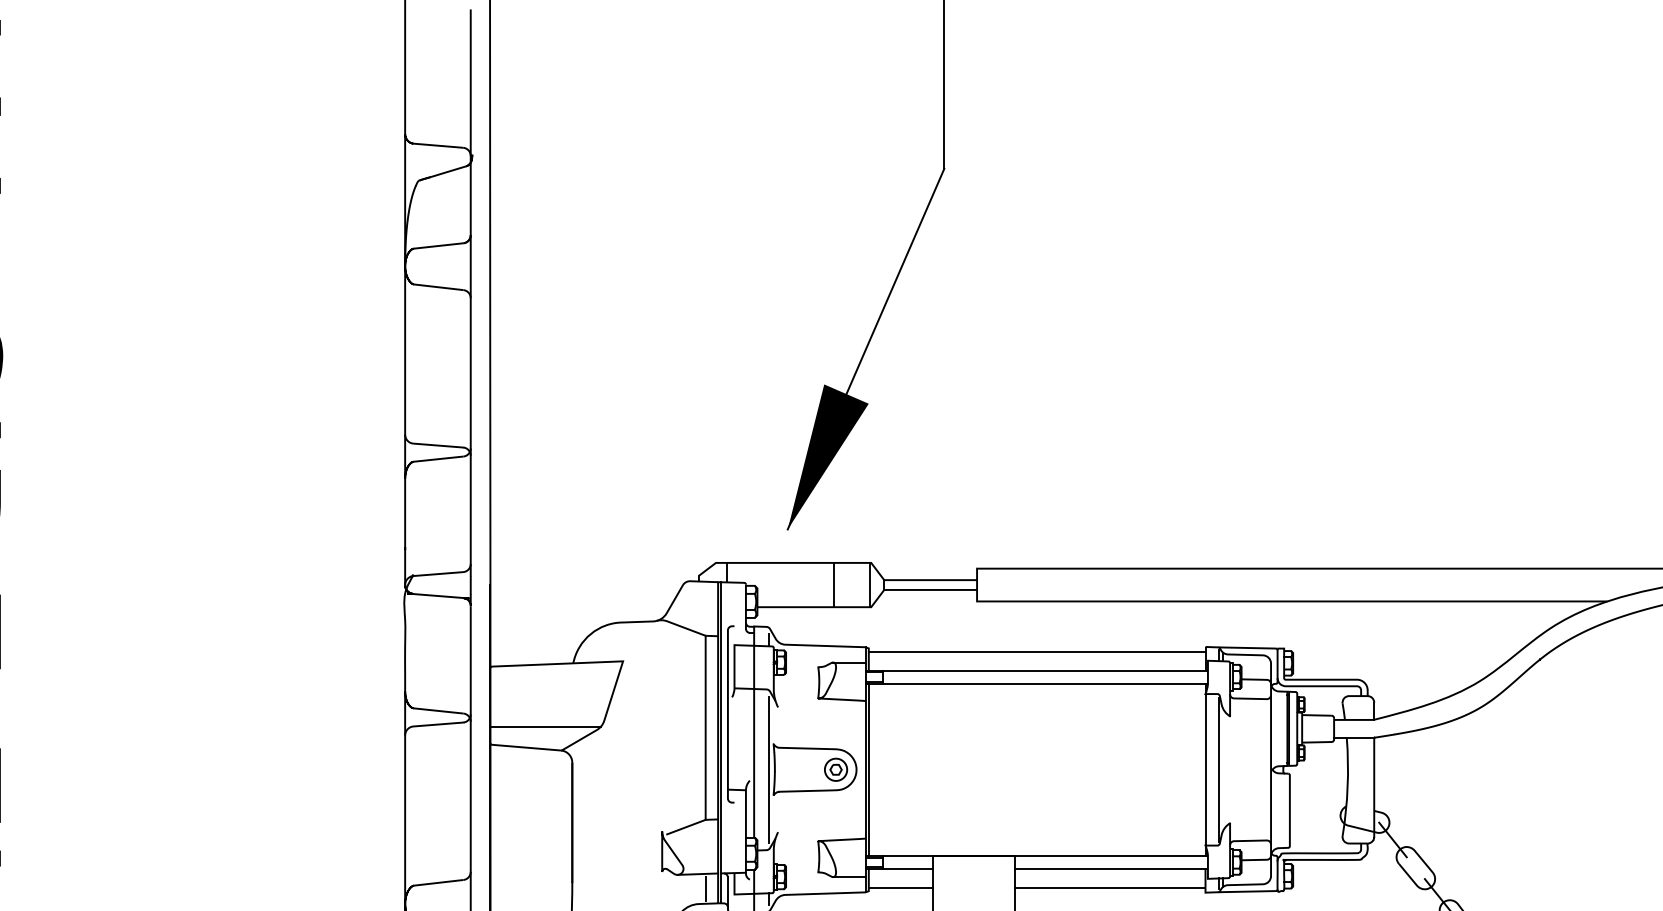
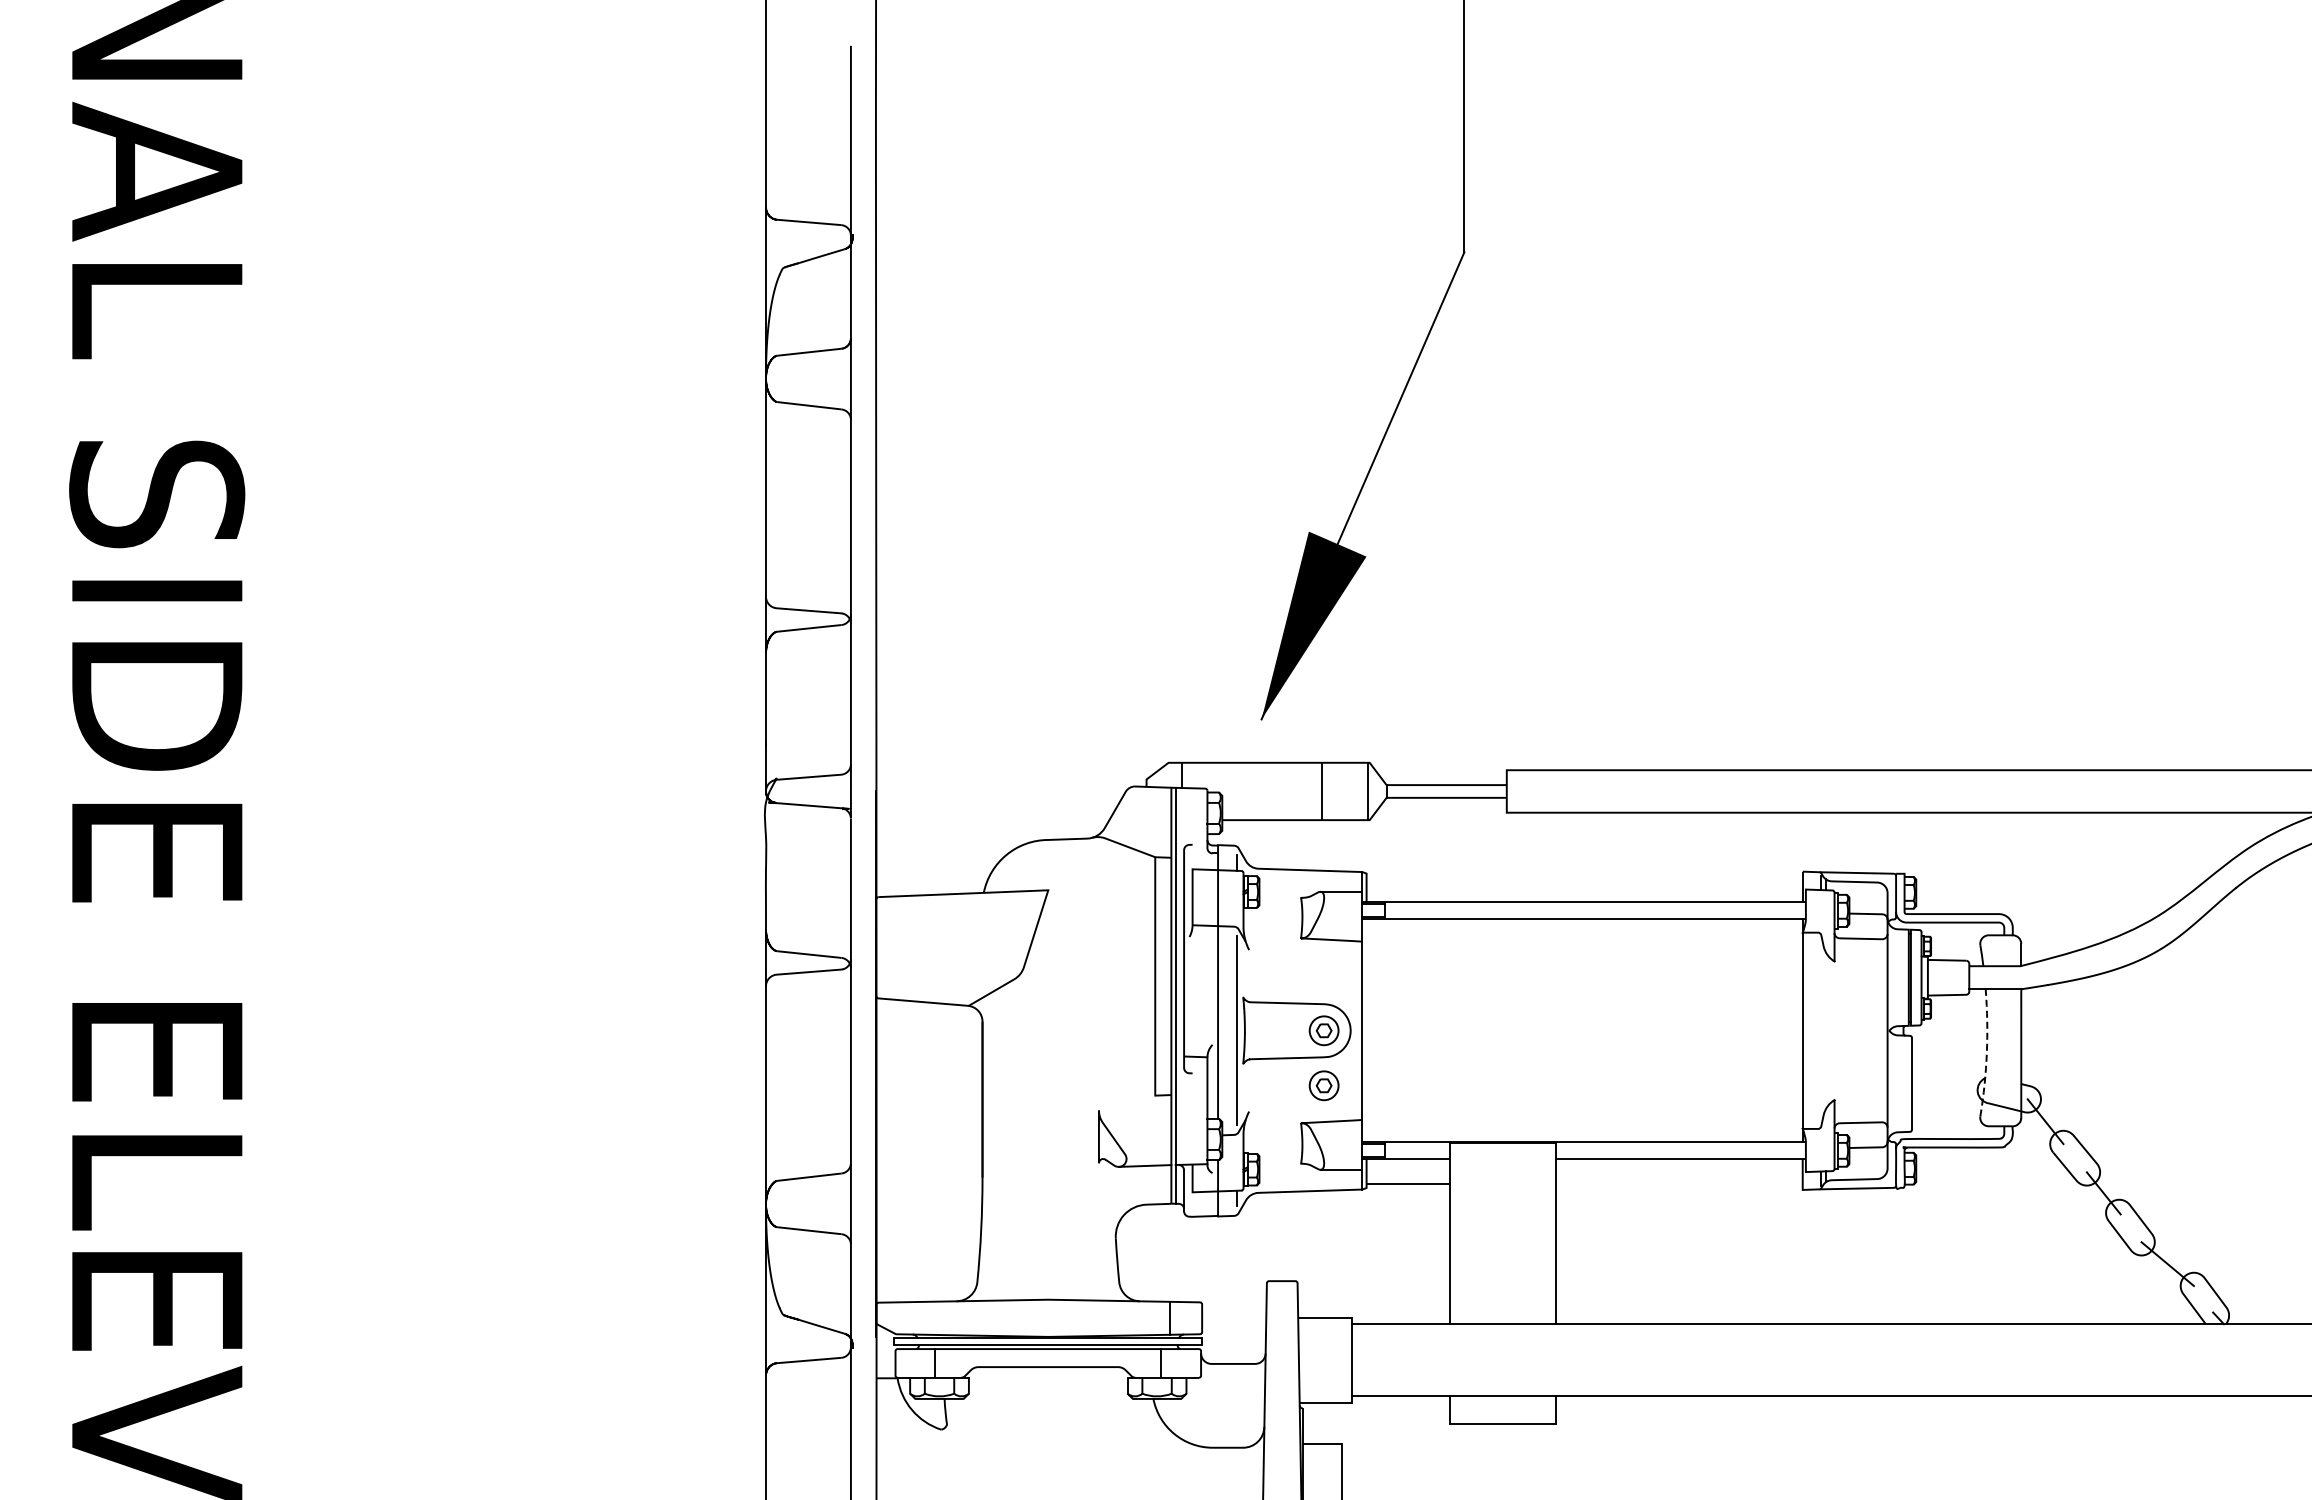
line: (1036, 652) -> (1583, 878), removed
line: (545, 727) -> (947, 975), removed
line: (868, 769) -> (1366, 1030), removed
line: (1219, 769) -> (1820, 1030), removed
line: (1347, 787) -> (1986, 1053), solid -> dashed
part: (835, 812) -> (1323, 1085), added
line: (686, 826) -> (1130, 1104), removed
line: (1109, 887) -> (1678, 1183), removed
line: (705, 888) -> (1155, 1184), removed

